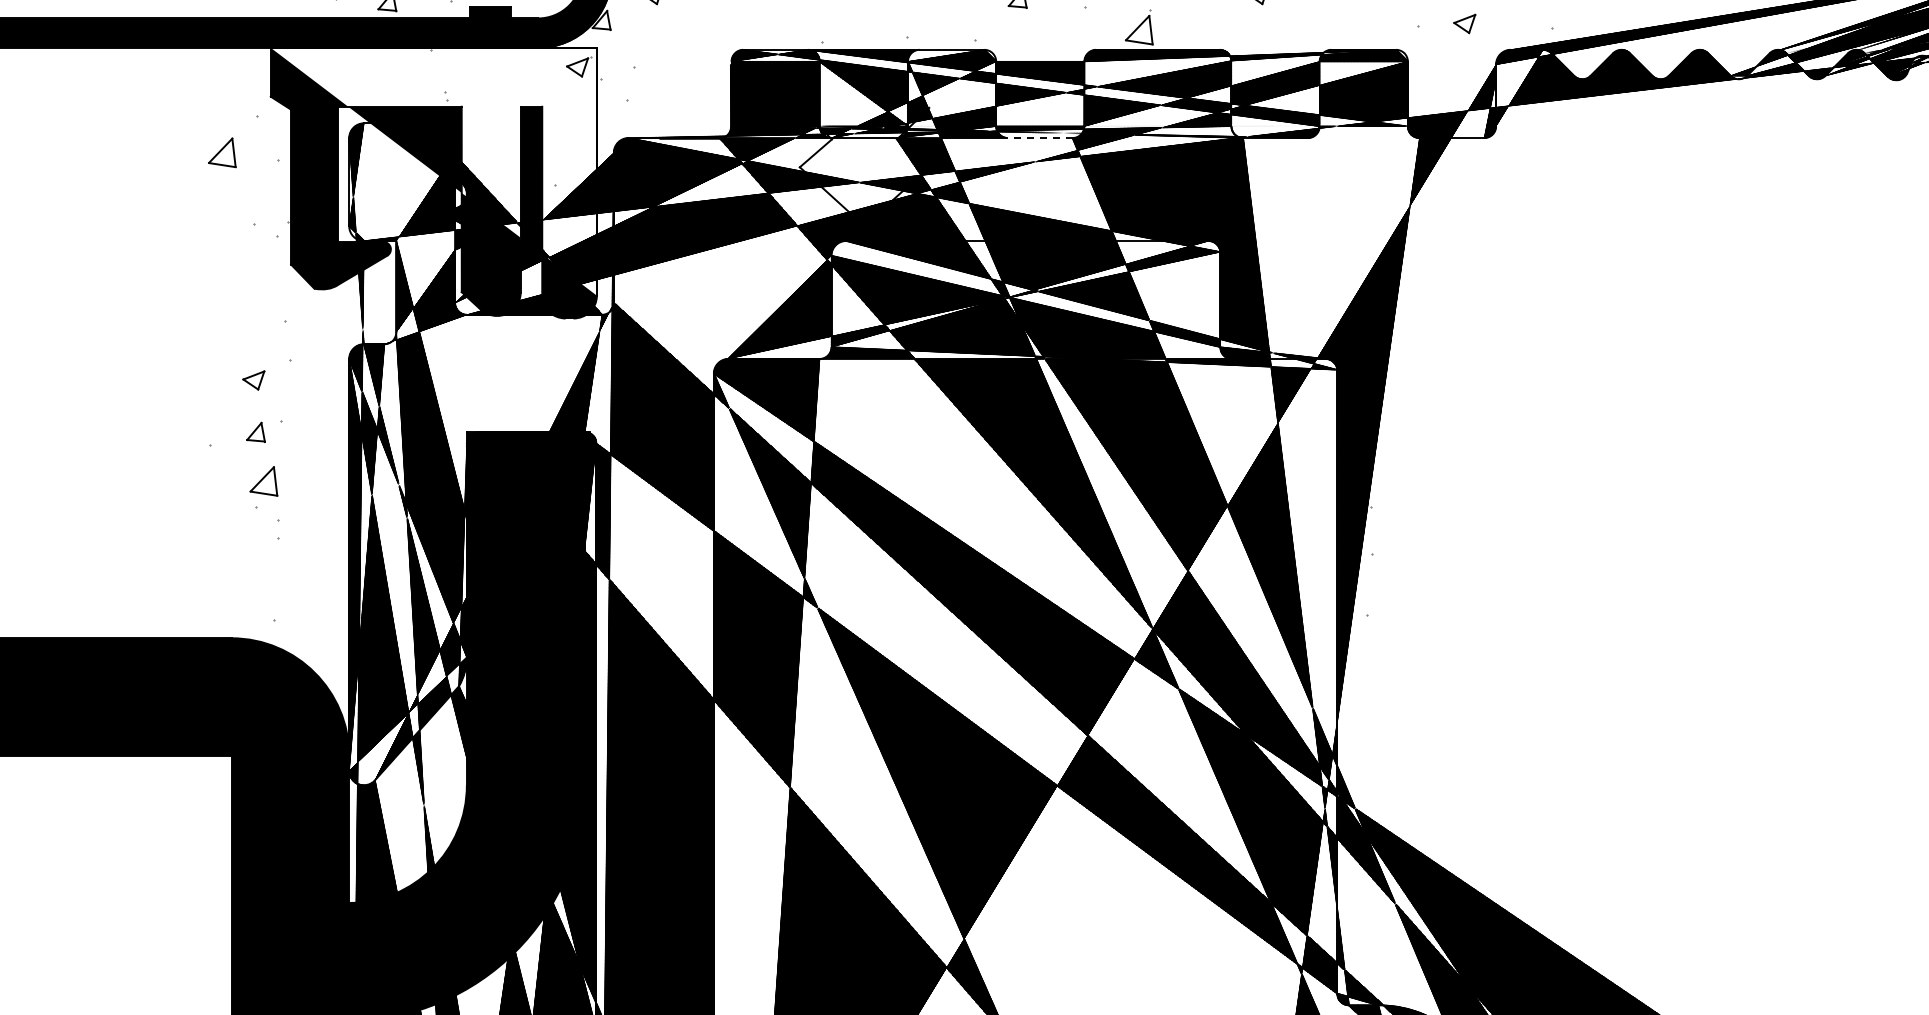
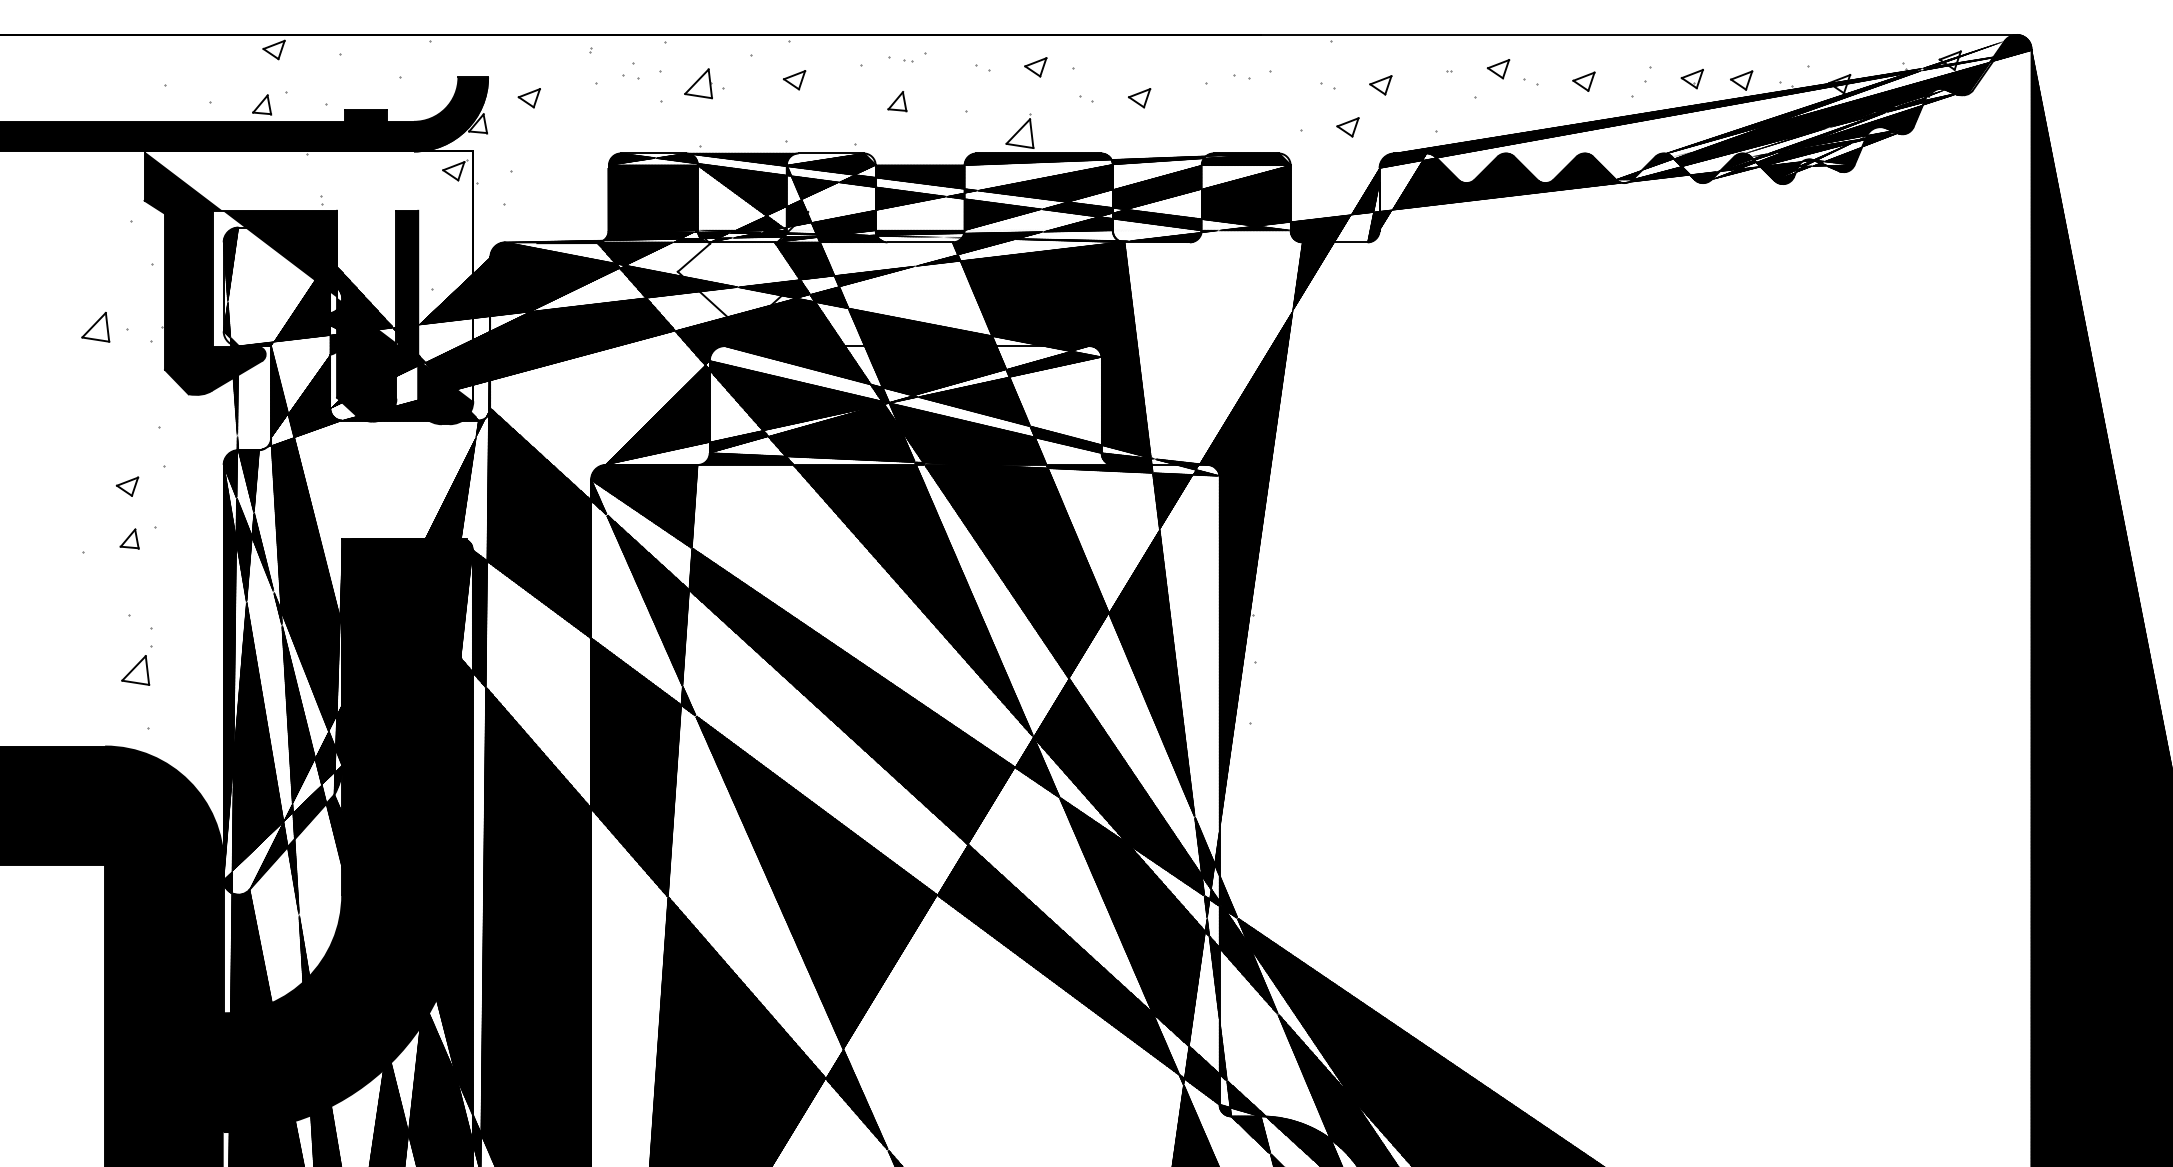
line: (1040, 138) -> (920, 242), dashed -> solid
part: (222, 152) -> (95, 326), moved
part: (263, 481) -> (135, 670), moved

